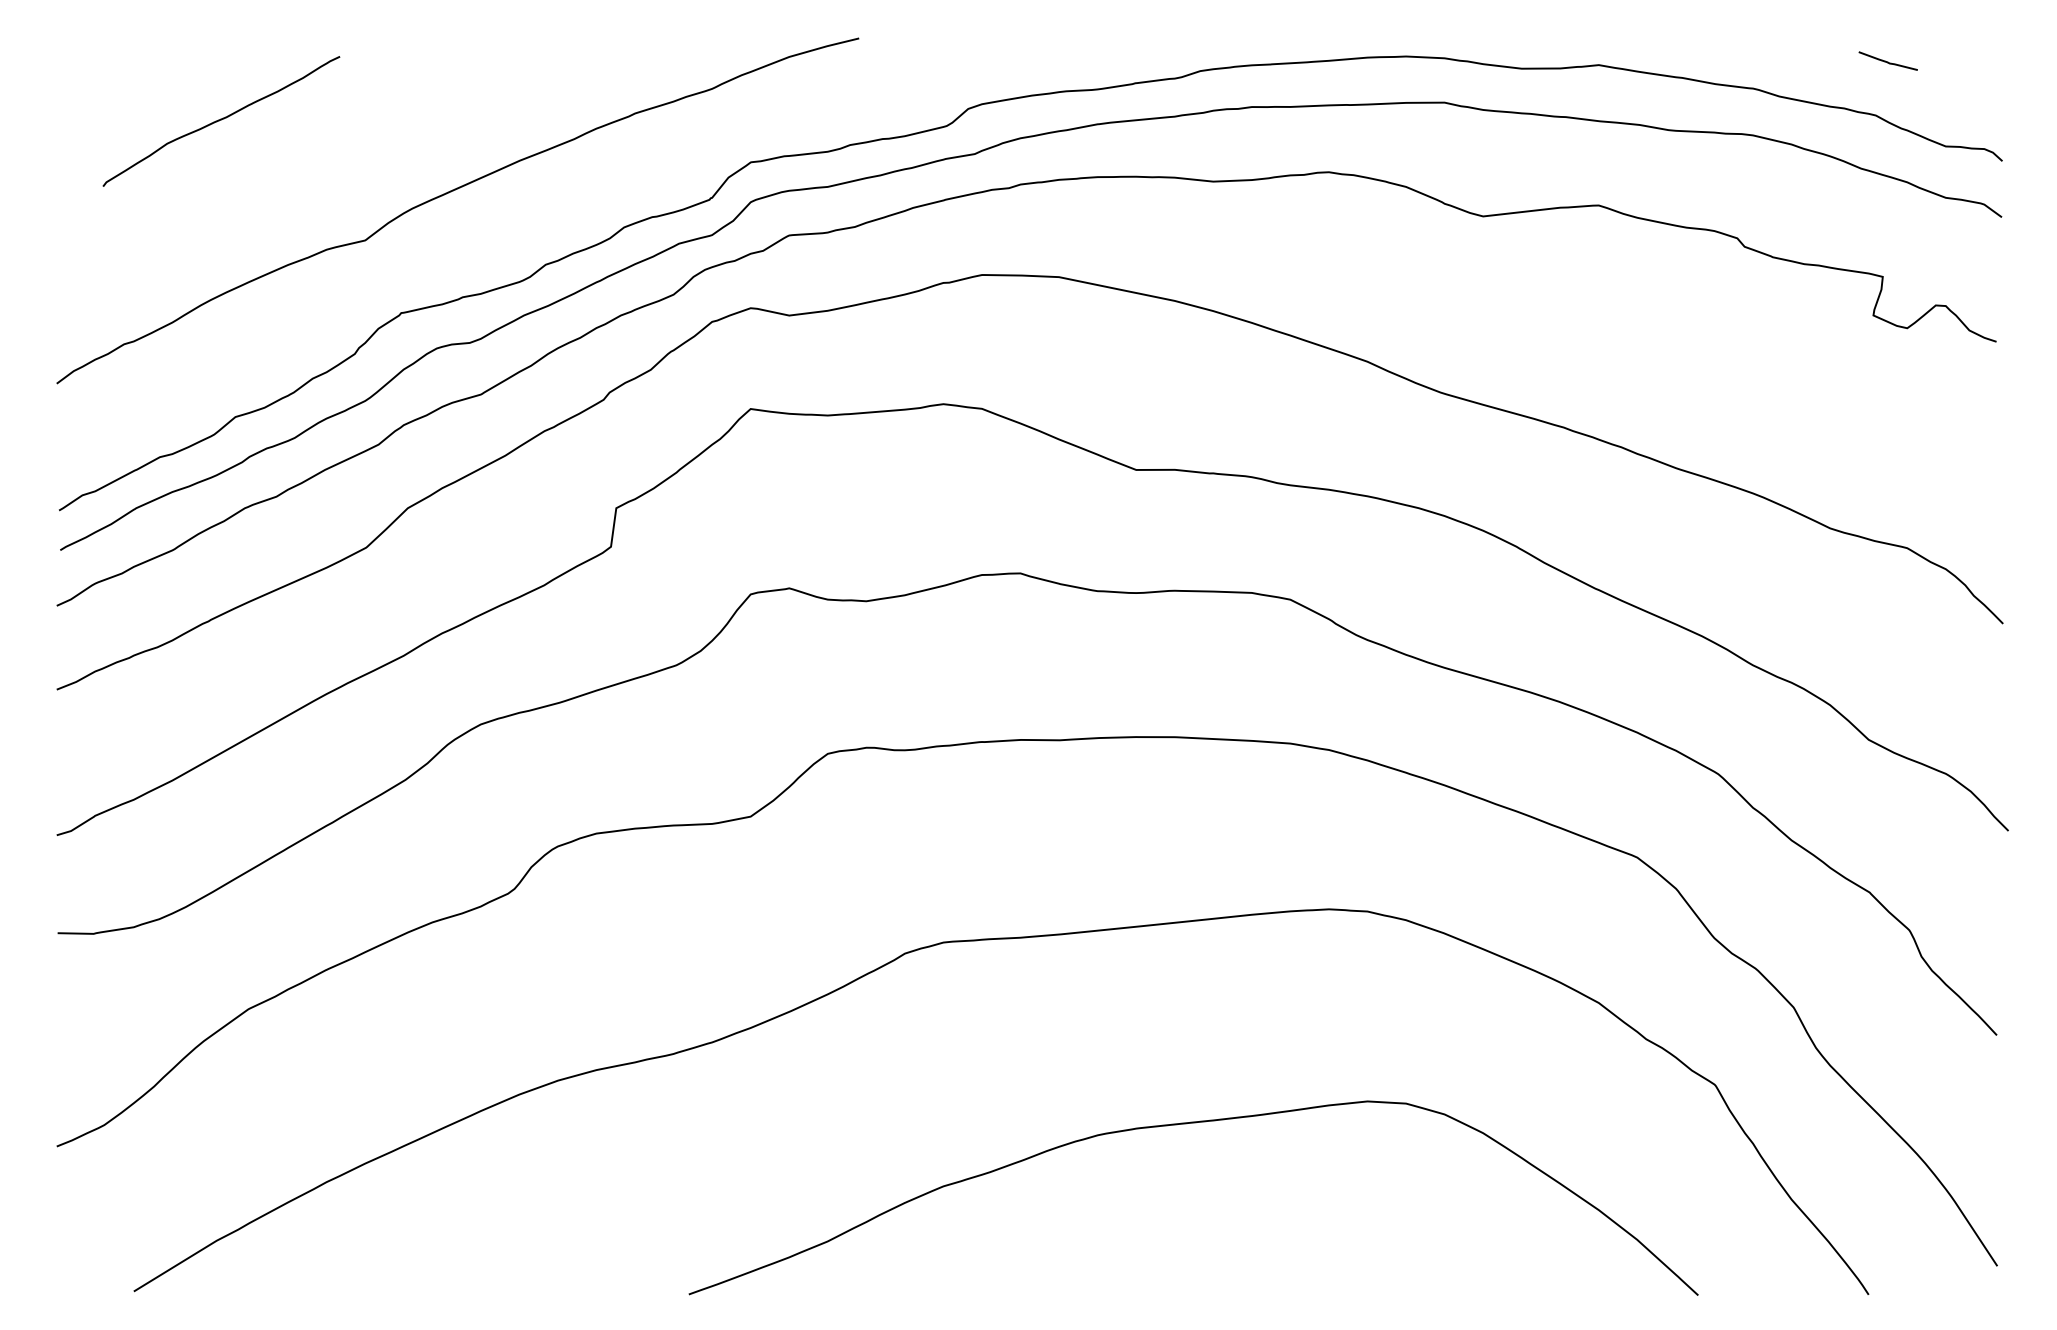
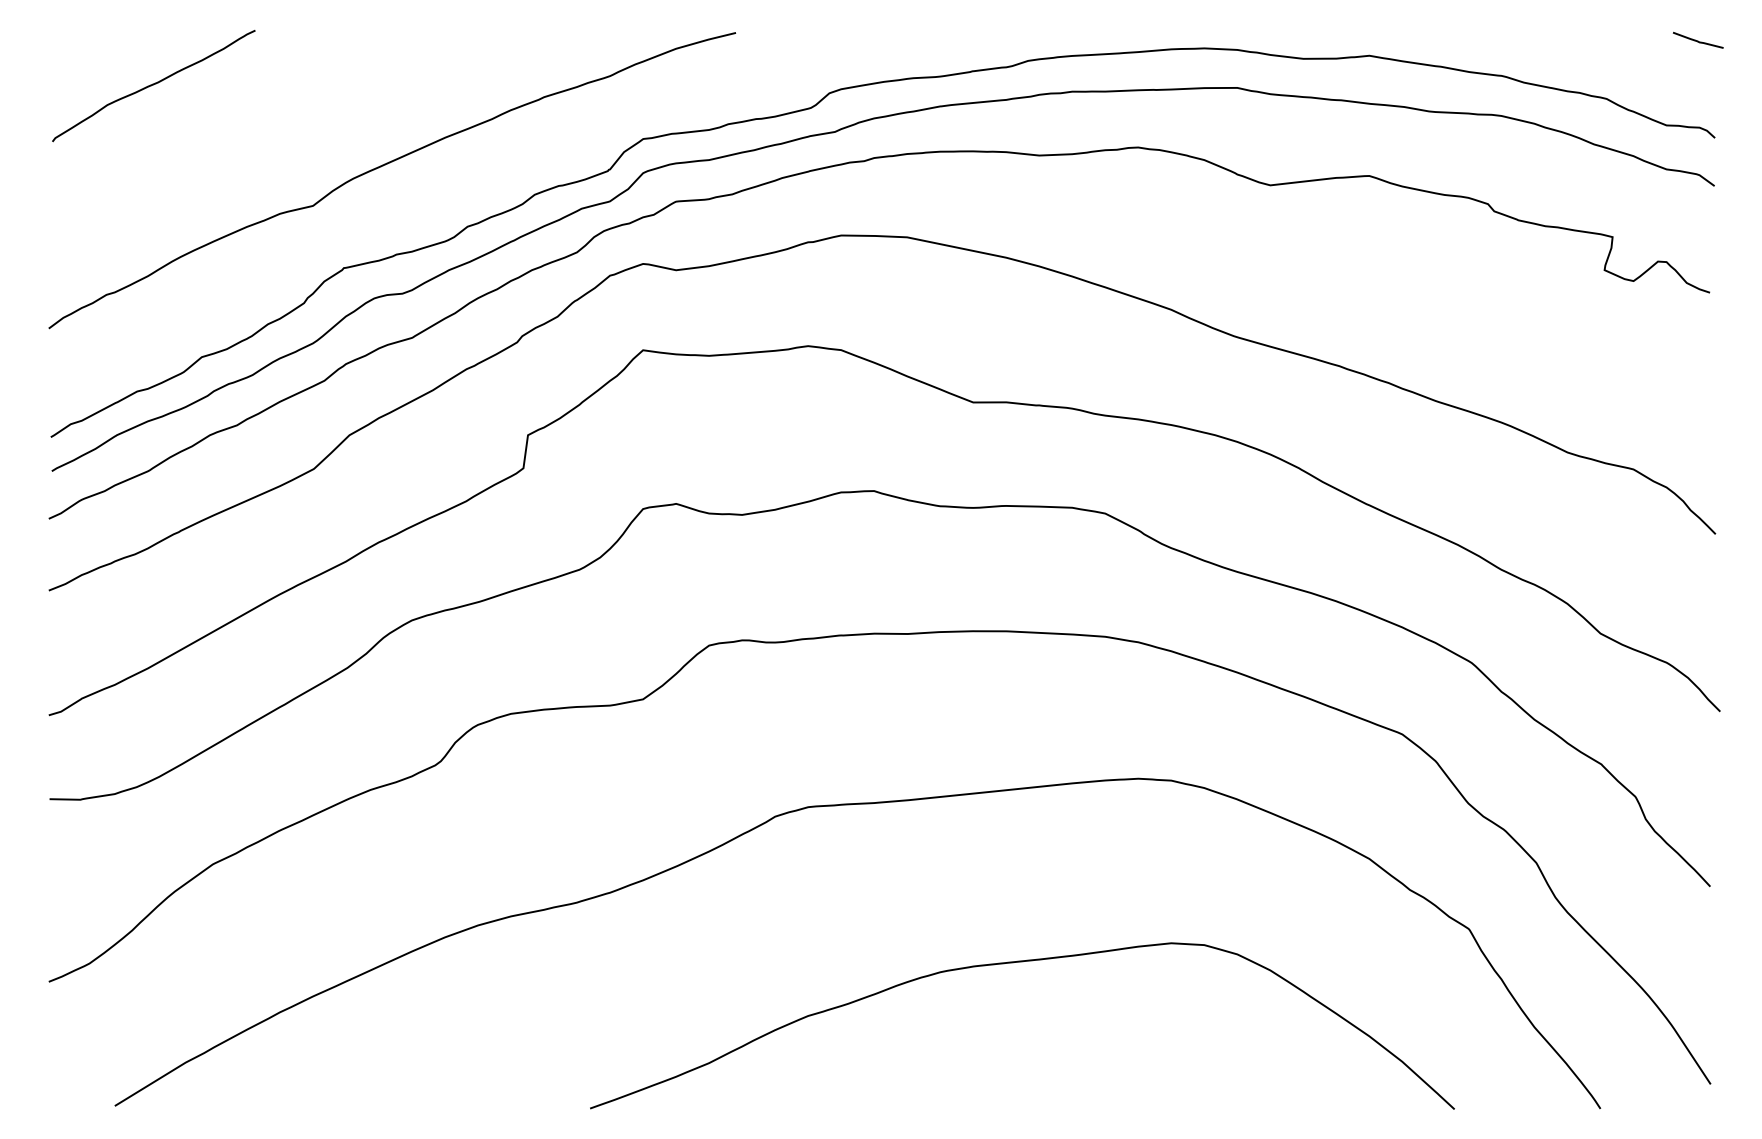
curve: (1888, 61) -> (1698, 40), moved
curve: (221, 120) -> (153, 85), moved

